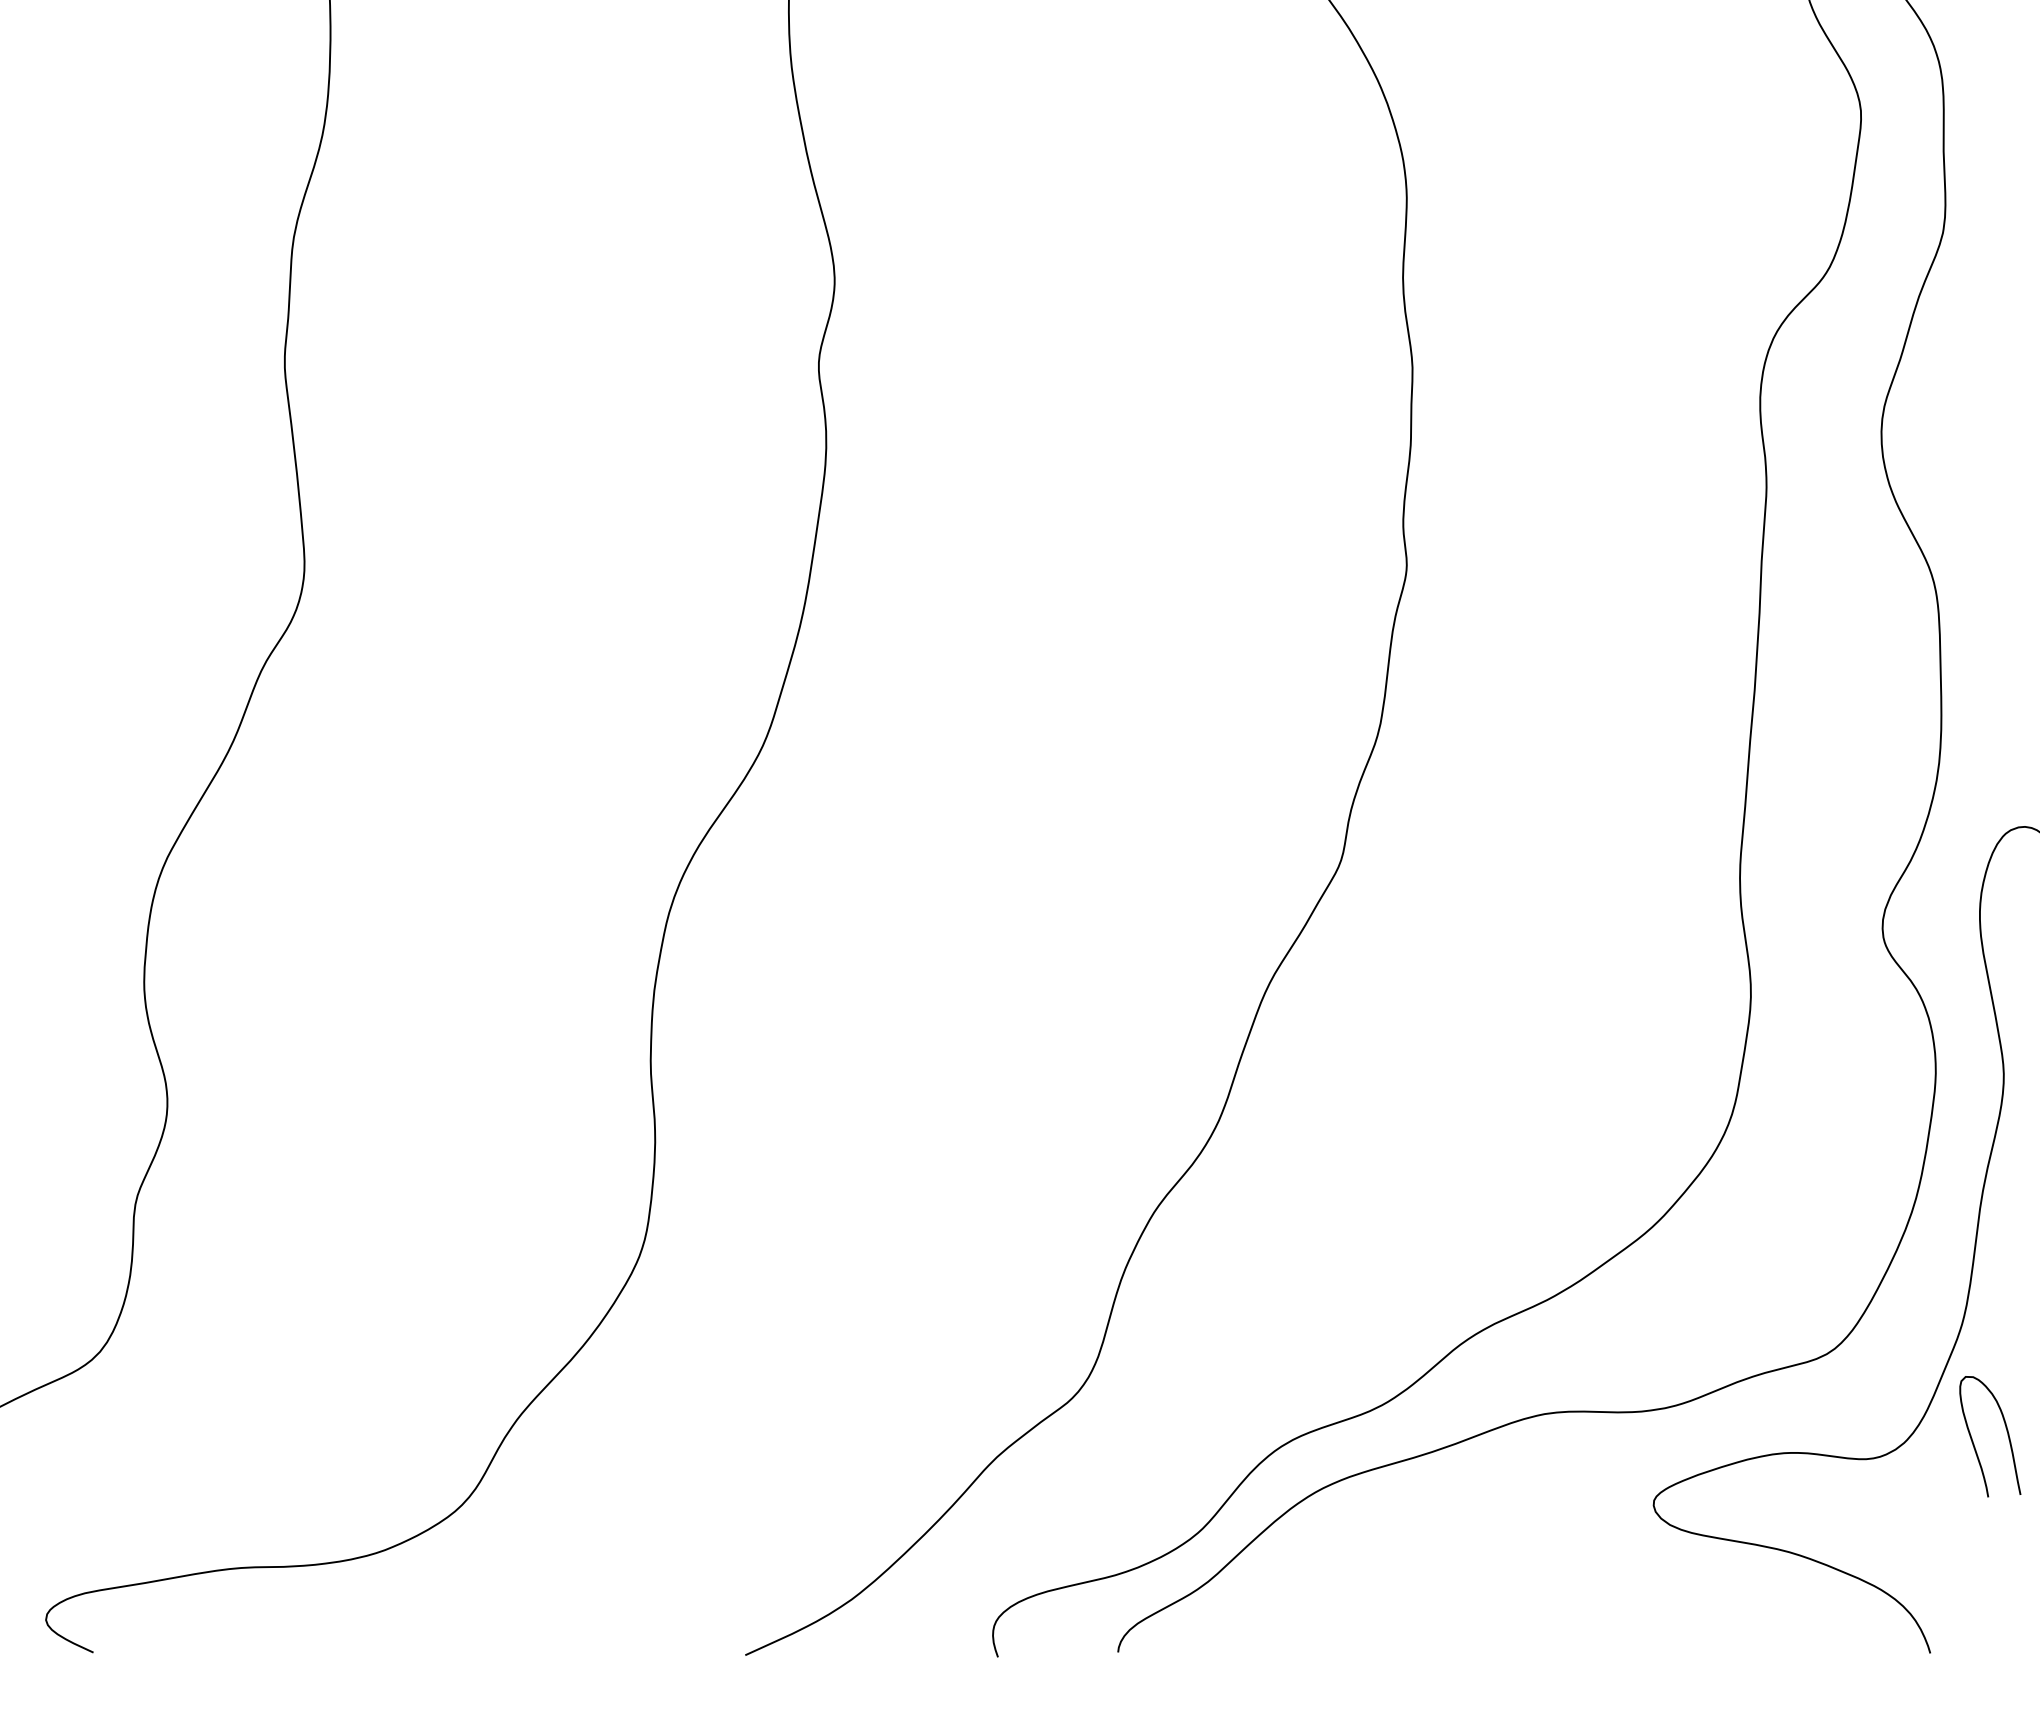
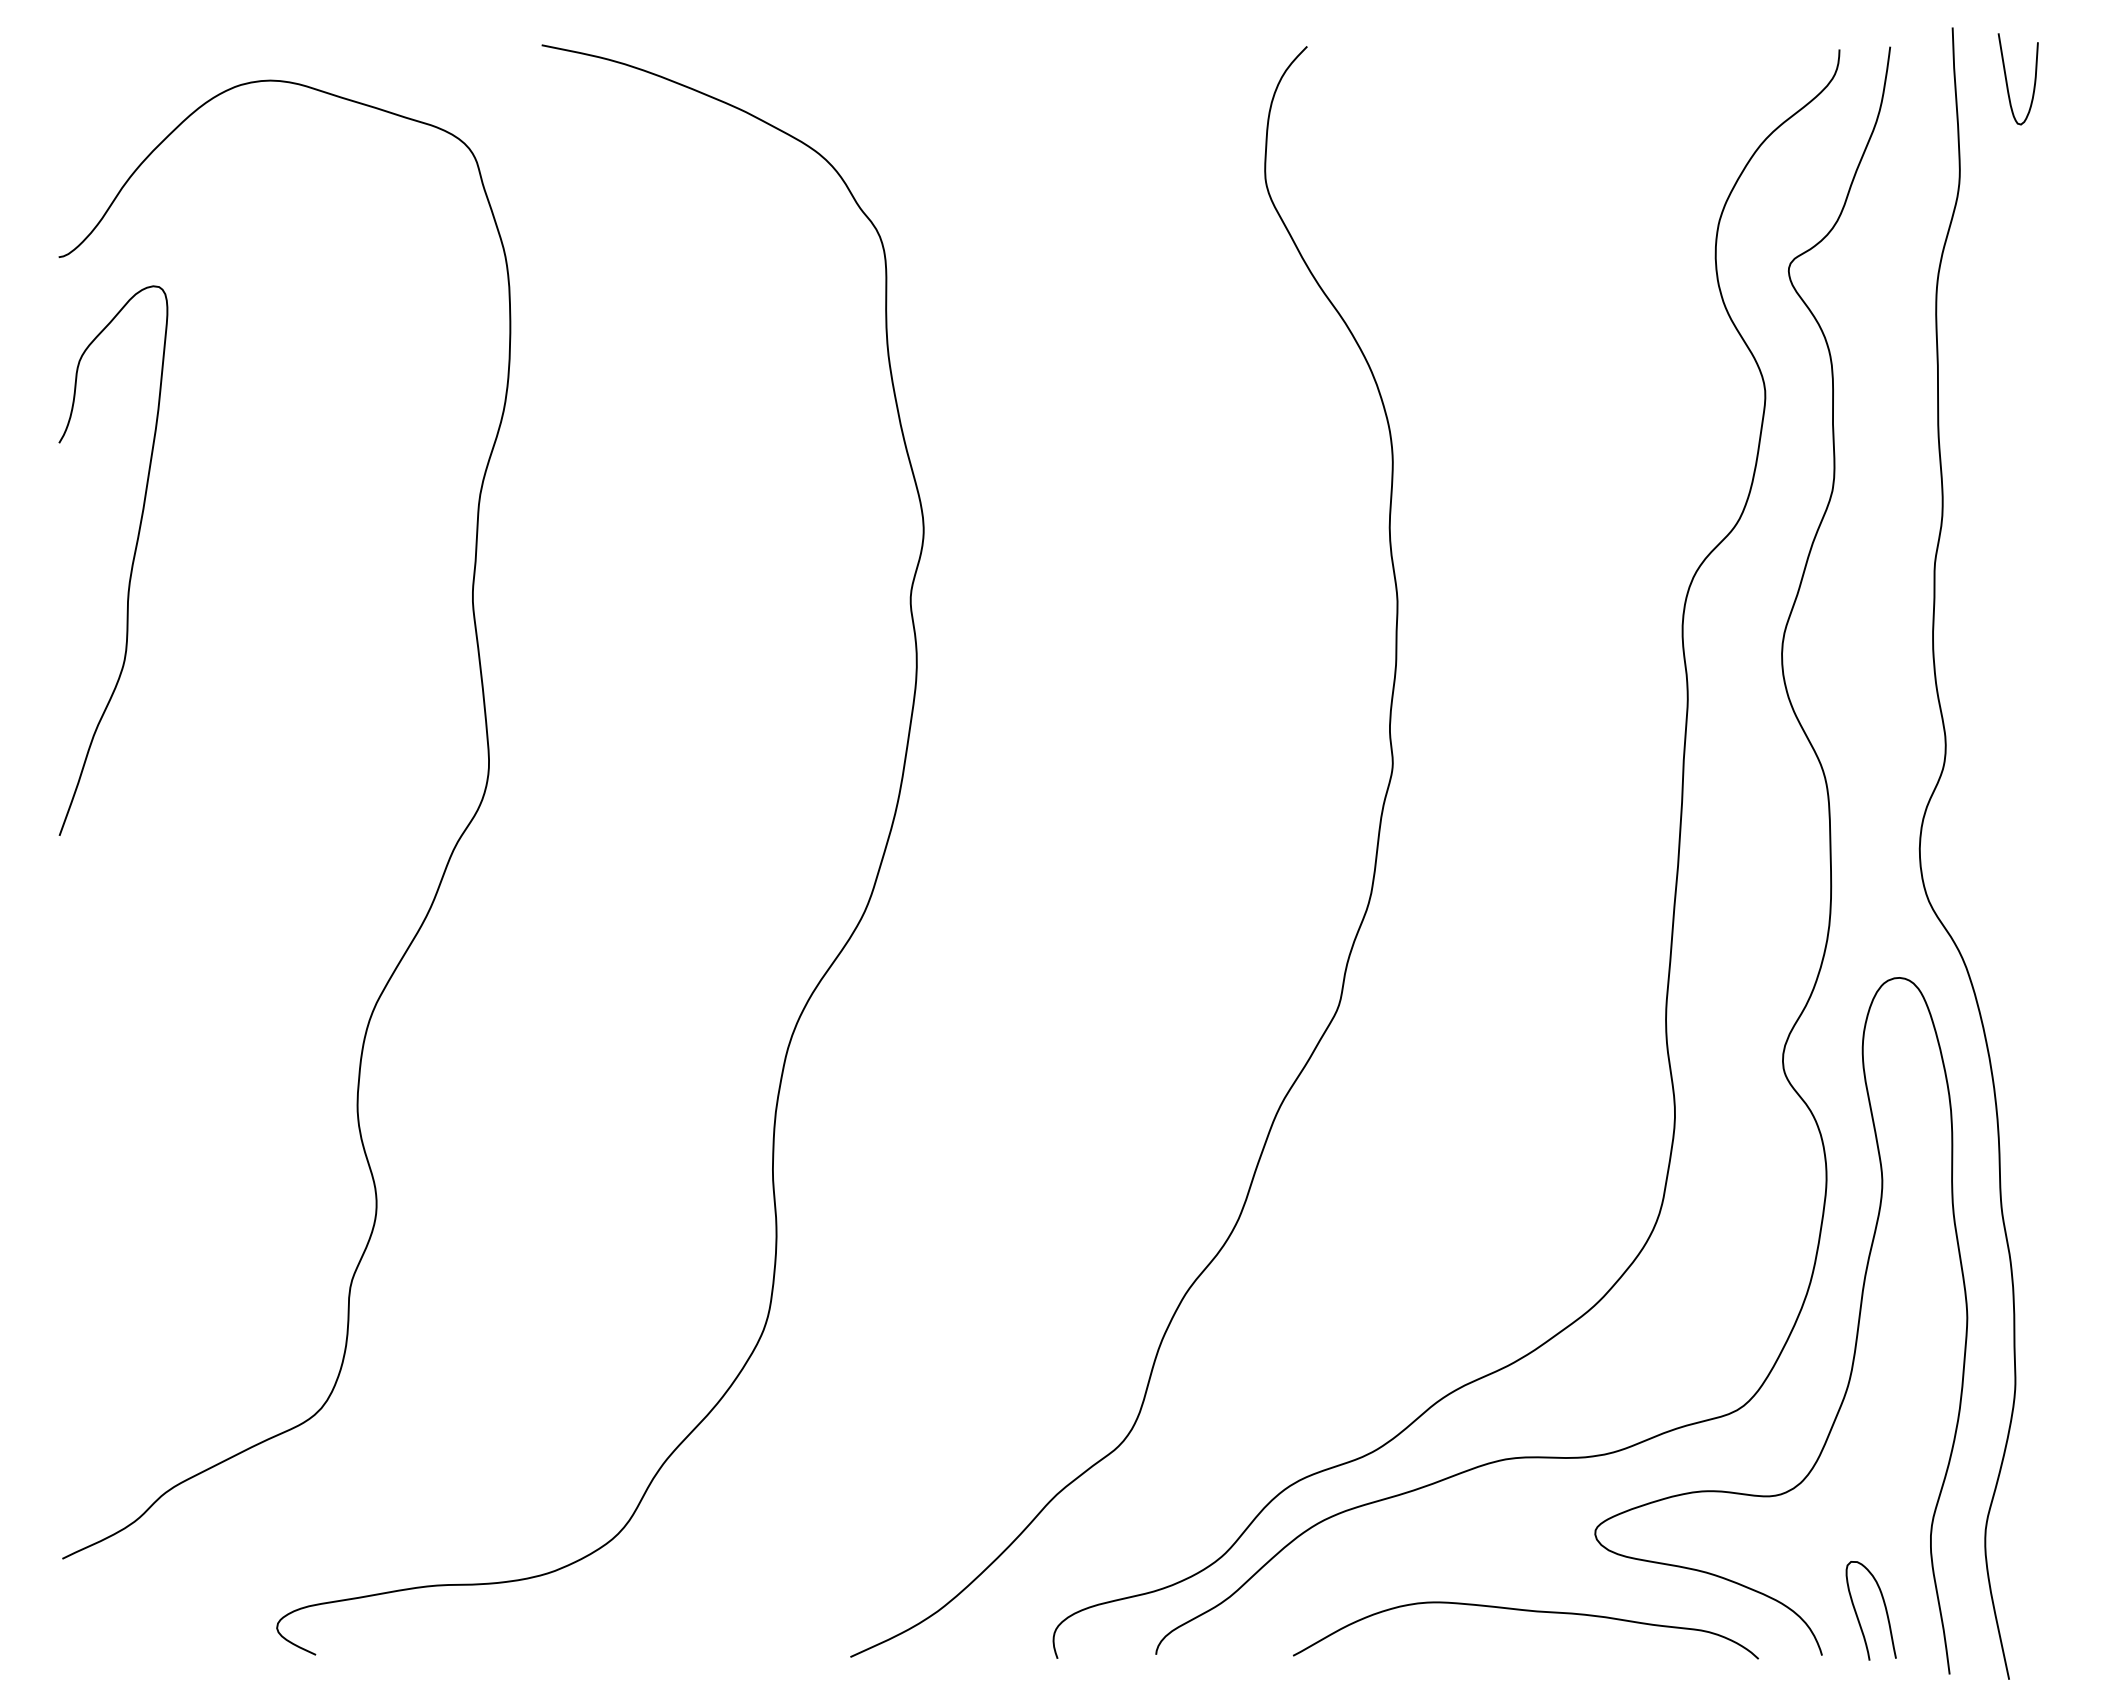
curve: (1973, 1439) -> (1857, 1613), moved
curve: (1568, 1599) -> (1525, 1611), added

